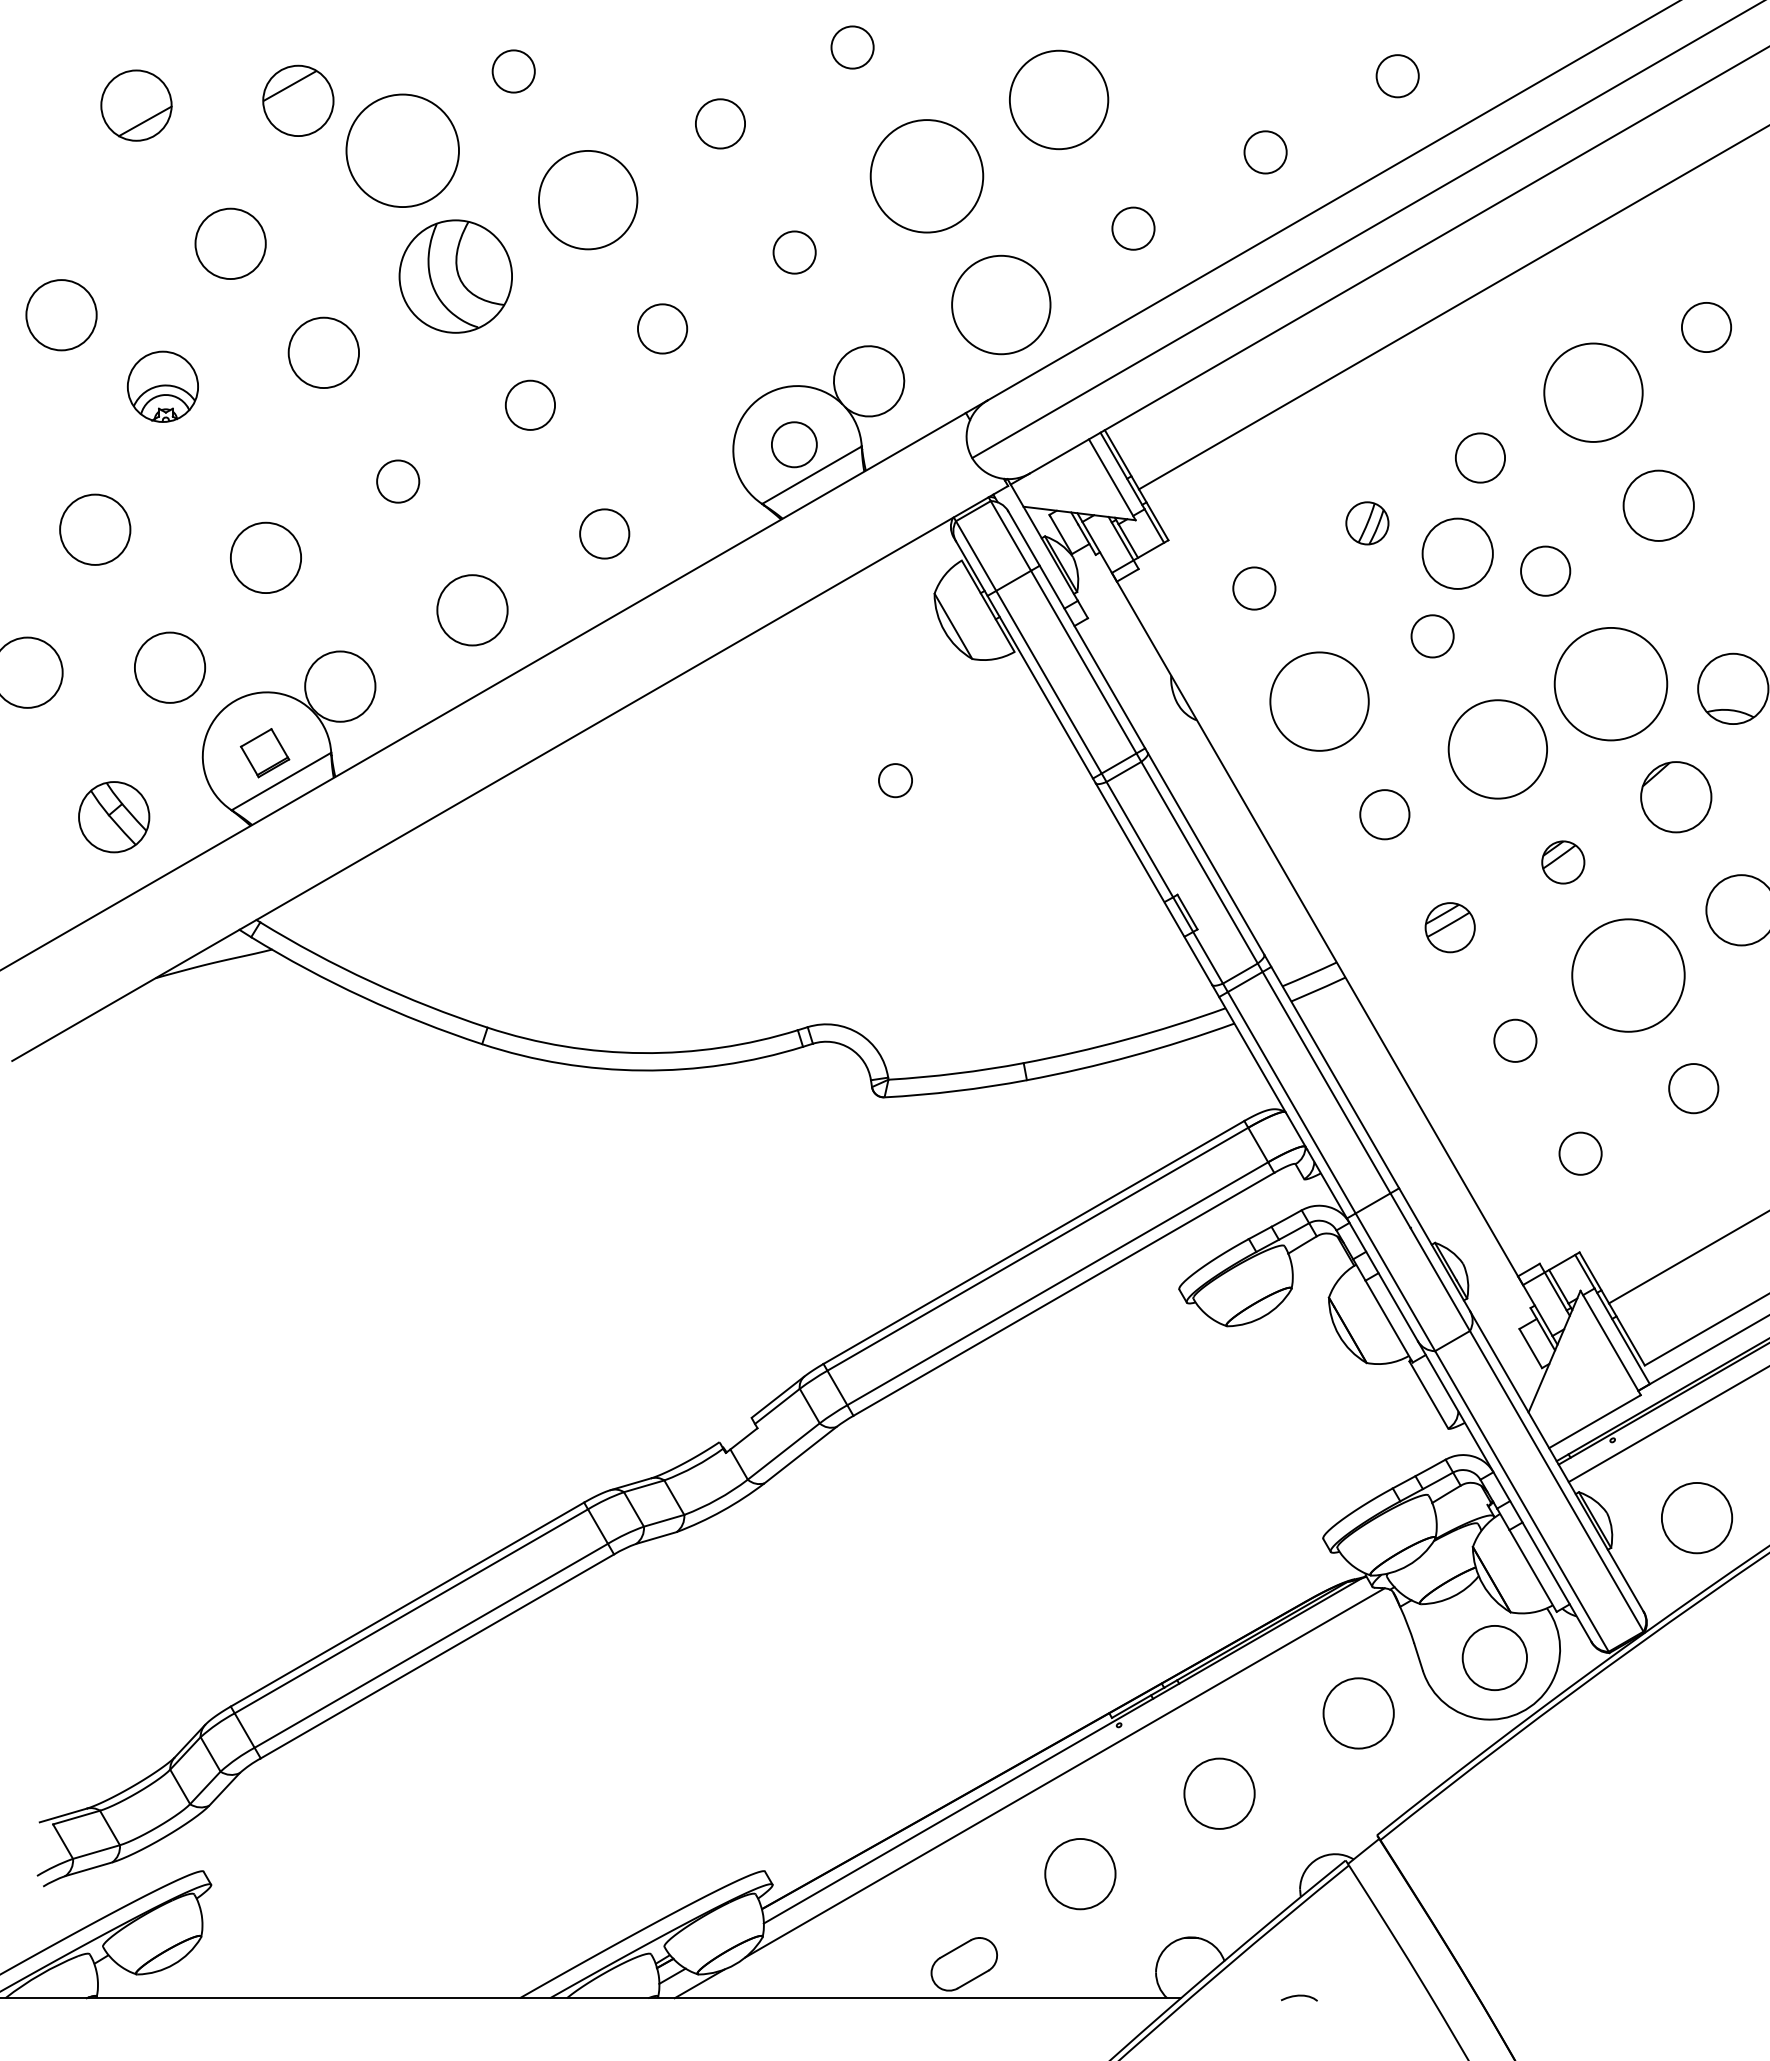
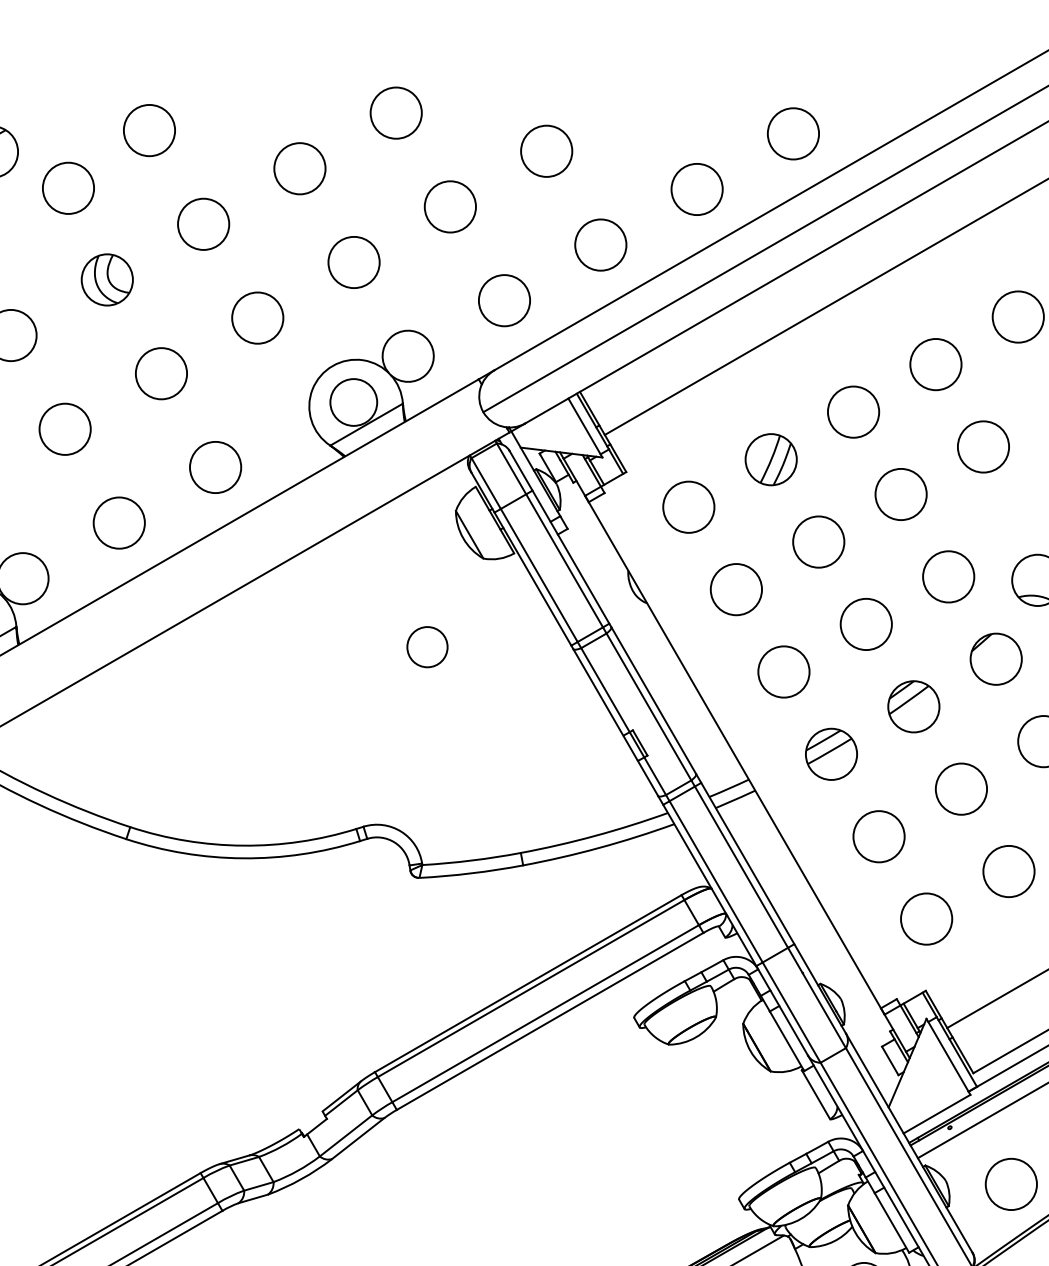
circle: (852, 47) -> (396, 113), size x1.67
circle: (513, 71) -> (149, 130), size x1.67
circle: (1397, 76) -> (793, 134), size x1.67
circle: (1059, 99) -> (546, 150), size x0.71
circle: (720, 123) -> (299, 168), size x1.43
circle: (402, 150) -> (68, 188), size x0.62
circle: (1265, 152) -> (697, 189), size x1.67
circle: (926, 176) -> (450, 207), size x0.62
circle: (588, 200) -> (203, 224), size x0.71
circle: (1133, 228) -> (600, 244), size x1.67
circle: (794, 252) -> (353, 262), size x1.67
part: (456, 276) -> (107, 279), size x0.62
circle: (1001, 304) -> (504, 300), size x0.71
circle: (1706, 327) -> (1018, 317), size x1.43
circle: (662, 328) -> (257, 317), size x1.43
circle: (1593, 392) -> (935, 364), size x0.71
circle: (530, 405) -> (161, 373), size x1.43
circle: (794, 444) -> (353, 402), size x1.43
circle: (1480, 457) -> (853, 411), size x1.43
circle: (398, 481) -> (65, 429), size x1.67
part: (1367, 523) -> (771, 459), size x1.67
circle: (604, 533) -> (215, 467), size x1.43
circle: (1457, 553) -> (836, 481), removed
circle: (1545, 571) -> (900, 494), size x1.43
circle: (1254, 588) -> (688, 507), size x1.67
circle: (1432, 636) -> (818, 542), size x1.67
circle: (1610, 684) -> (948, 577), size x0.62
circle: (1319, 701) -> (736, 589), size x0.71
circle: (1497, 749) -> (866, 624), size x0.71
circle: (895, 780) -> (427, 647), size x1.67
circle: (1384, 814) -> (783, 671), size x1.43
part: (1563, 862) -> (914, 706), size x1.67
part: (1450, 927) -> (831, 754), size x1.43
circle: (1628, 975) -> (961, 789), size x0.62
circle: (1515, 1040) -> (879, 836), size x1.67
circle: (1693, 1088) -> (1008, 871), size x1.43
circle: (1580, 1153) -> (926, 918), size x1.67

